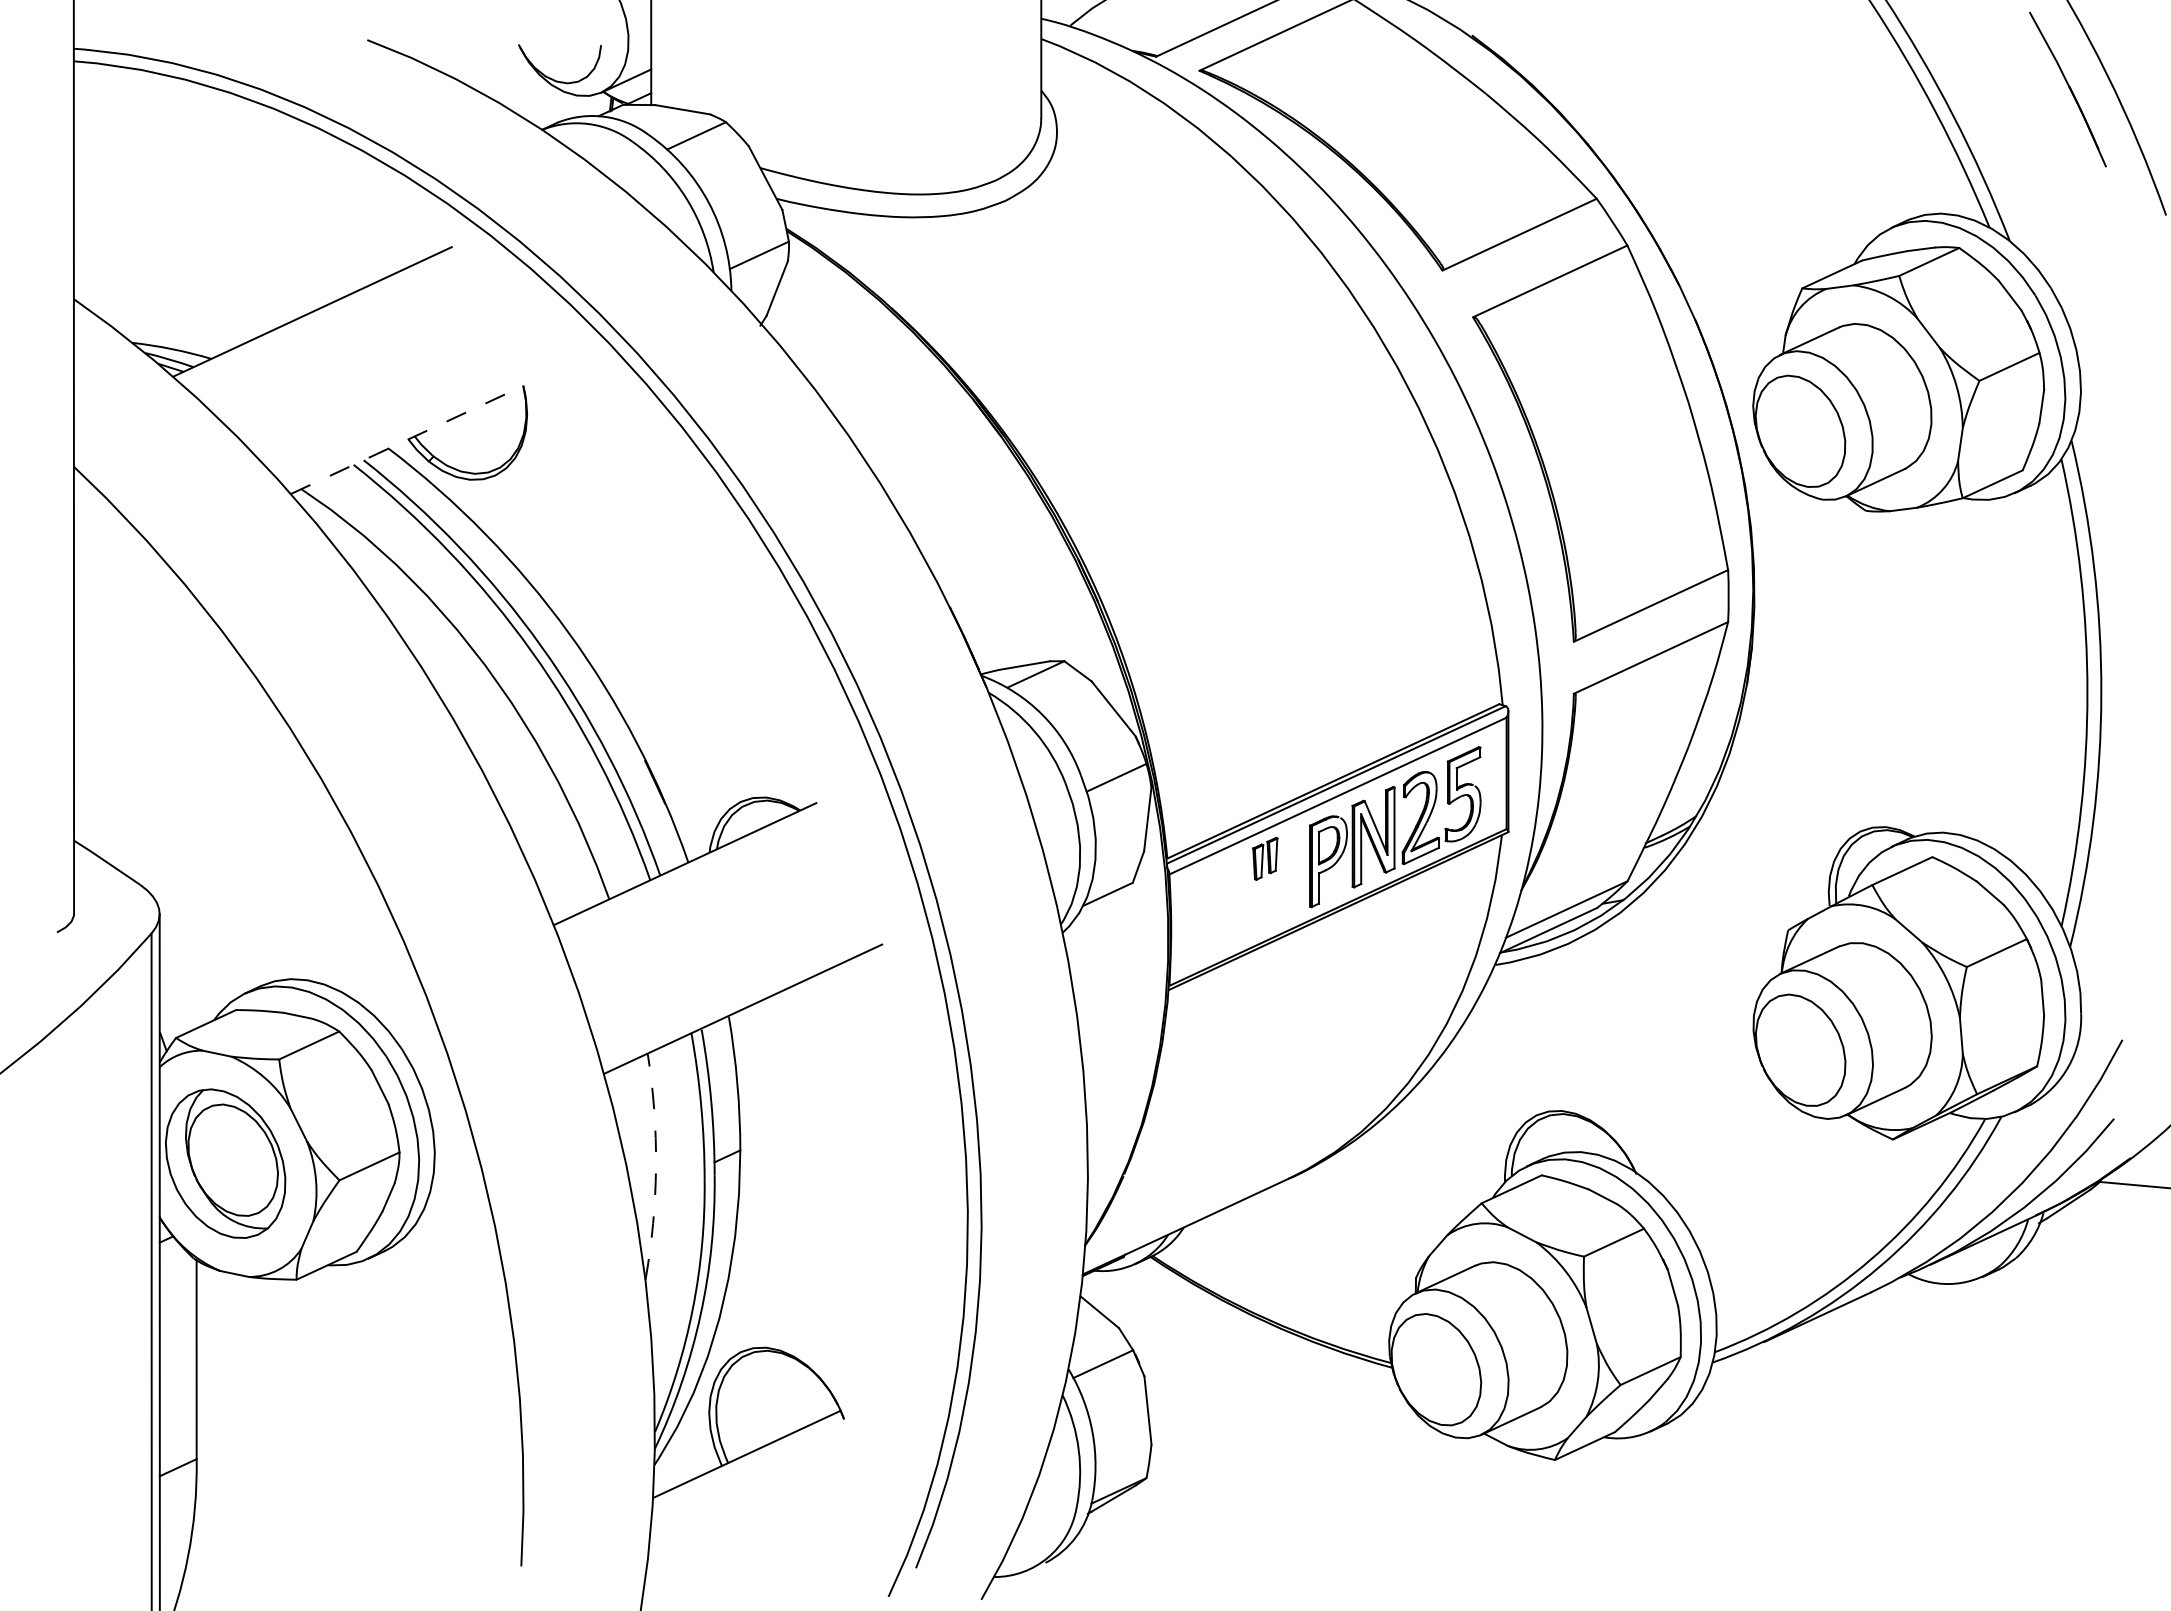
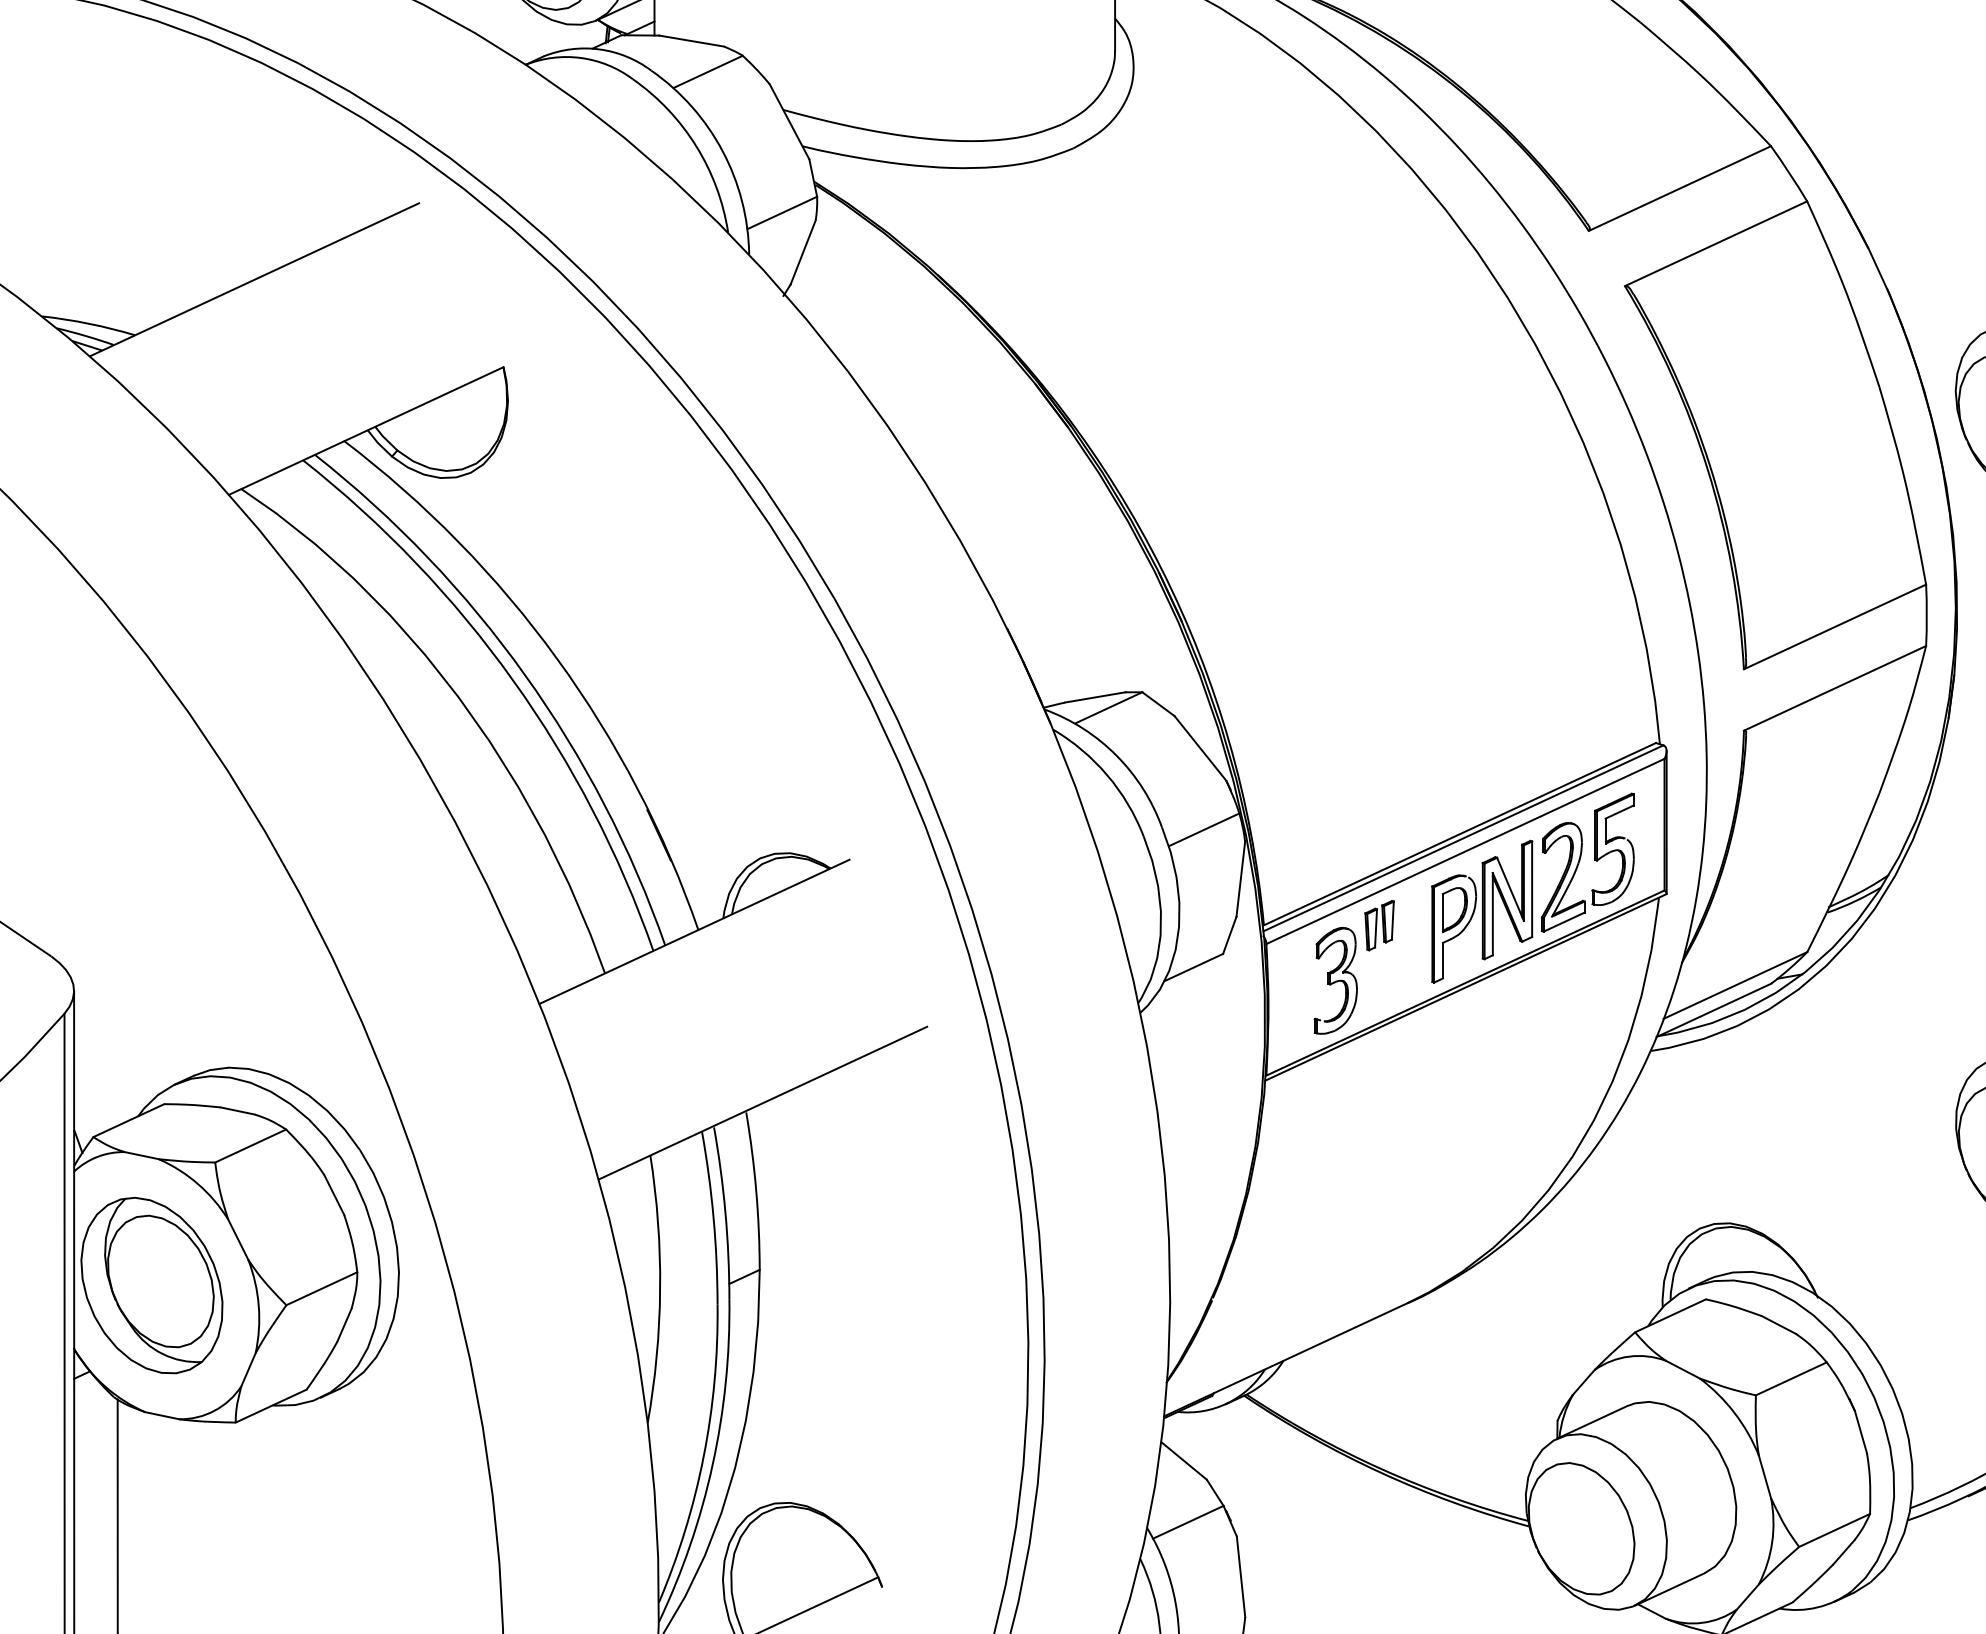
line: (407, 439) -> (366, 430), dashed -> solid
part: (1228, 905) -> (1336, 980), added
arc: (656, 1166) -> (660, 1288), dashed -> solid

